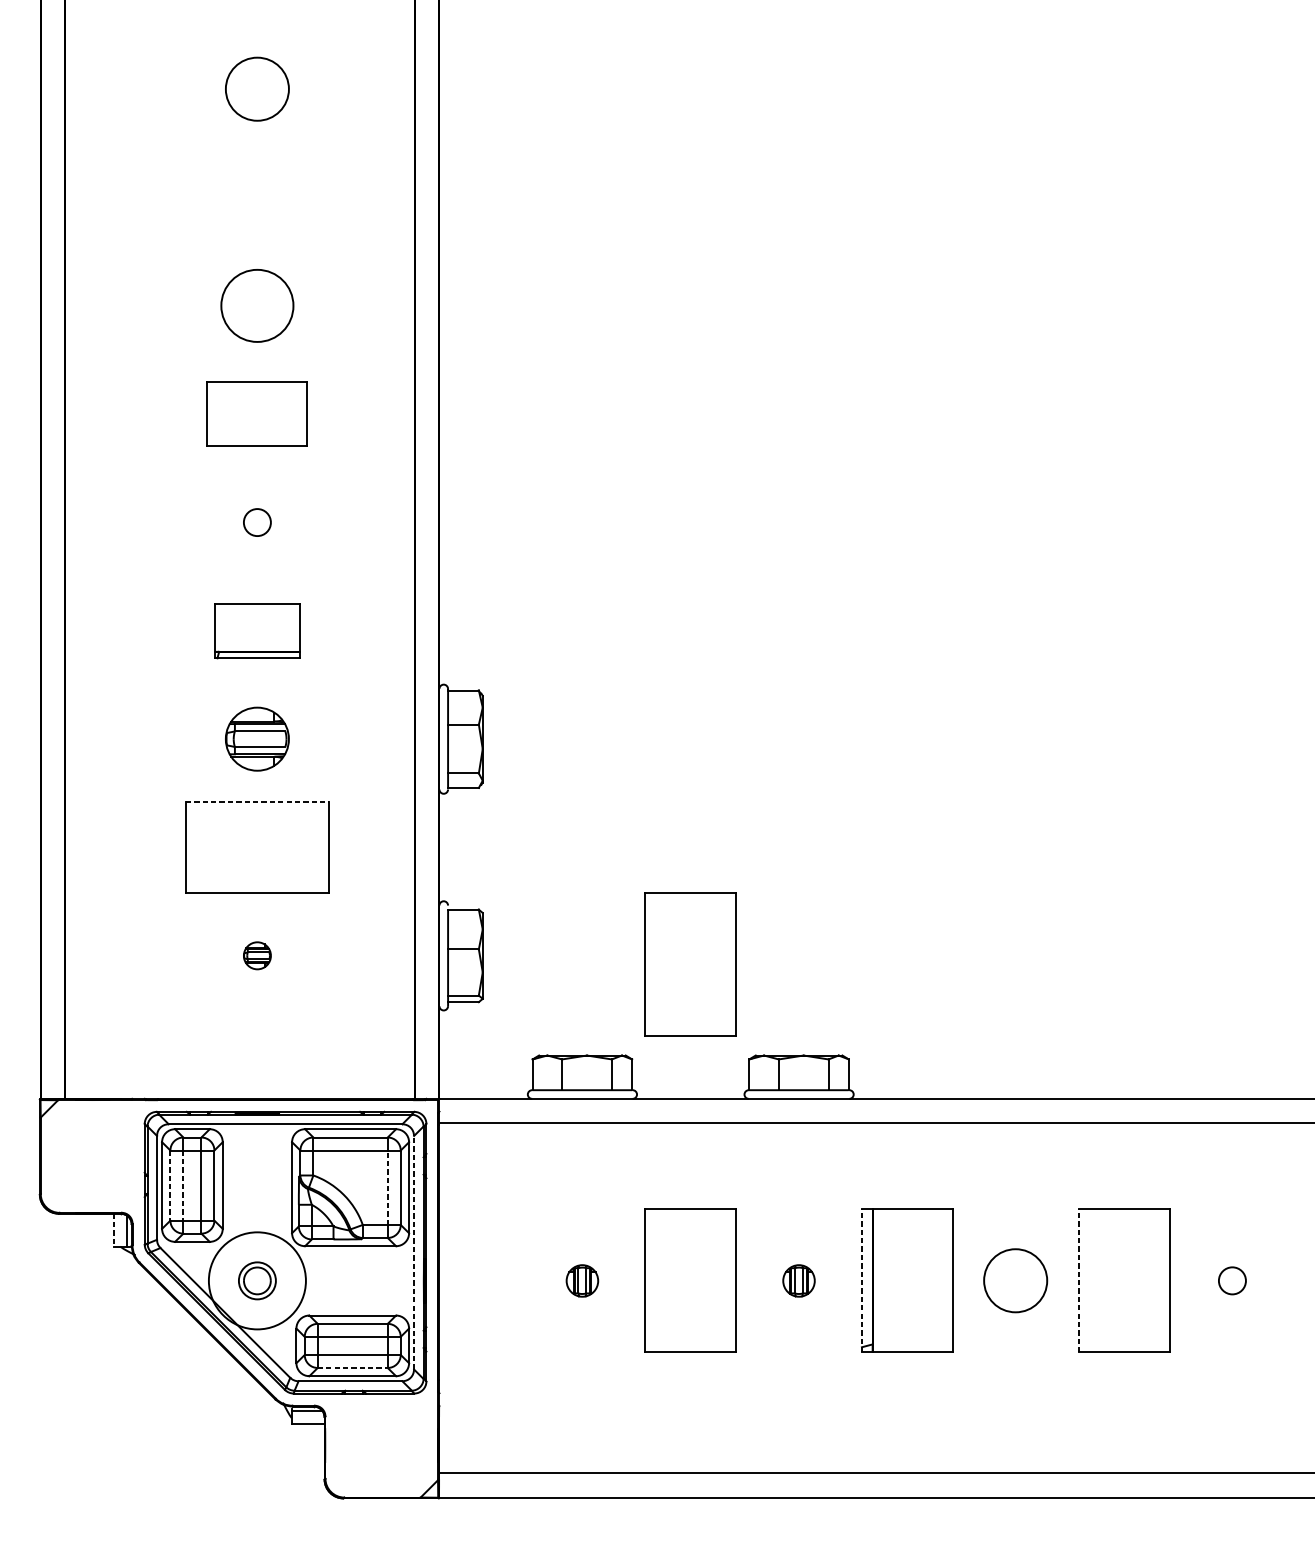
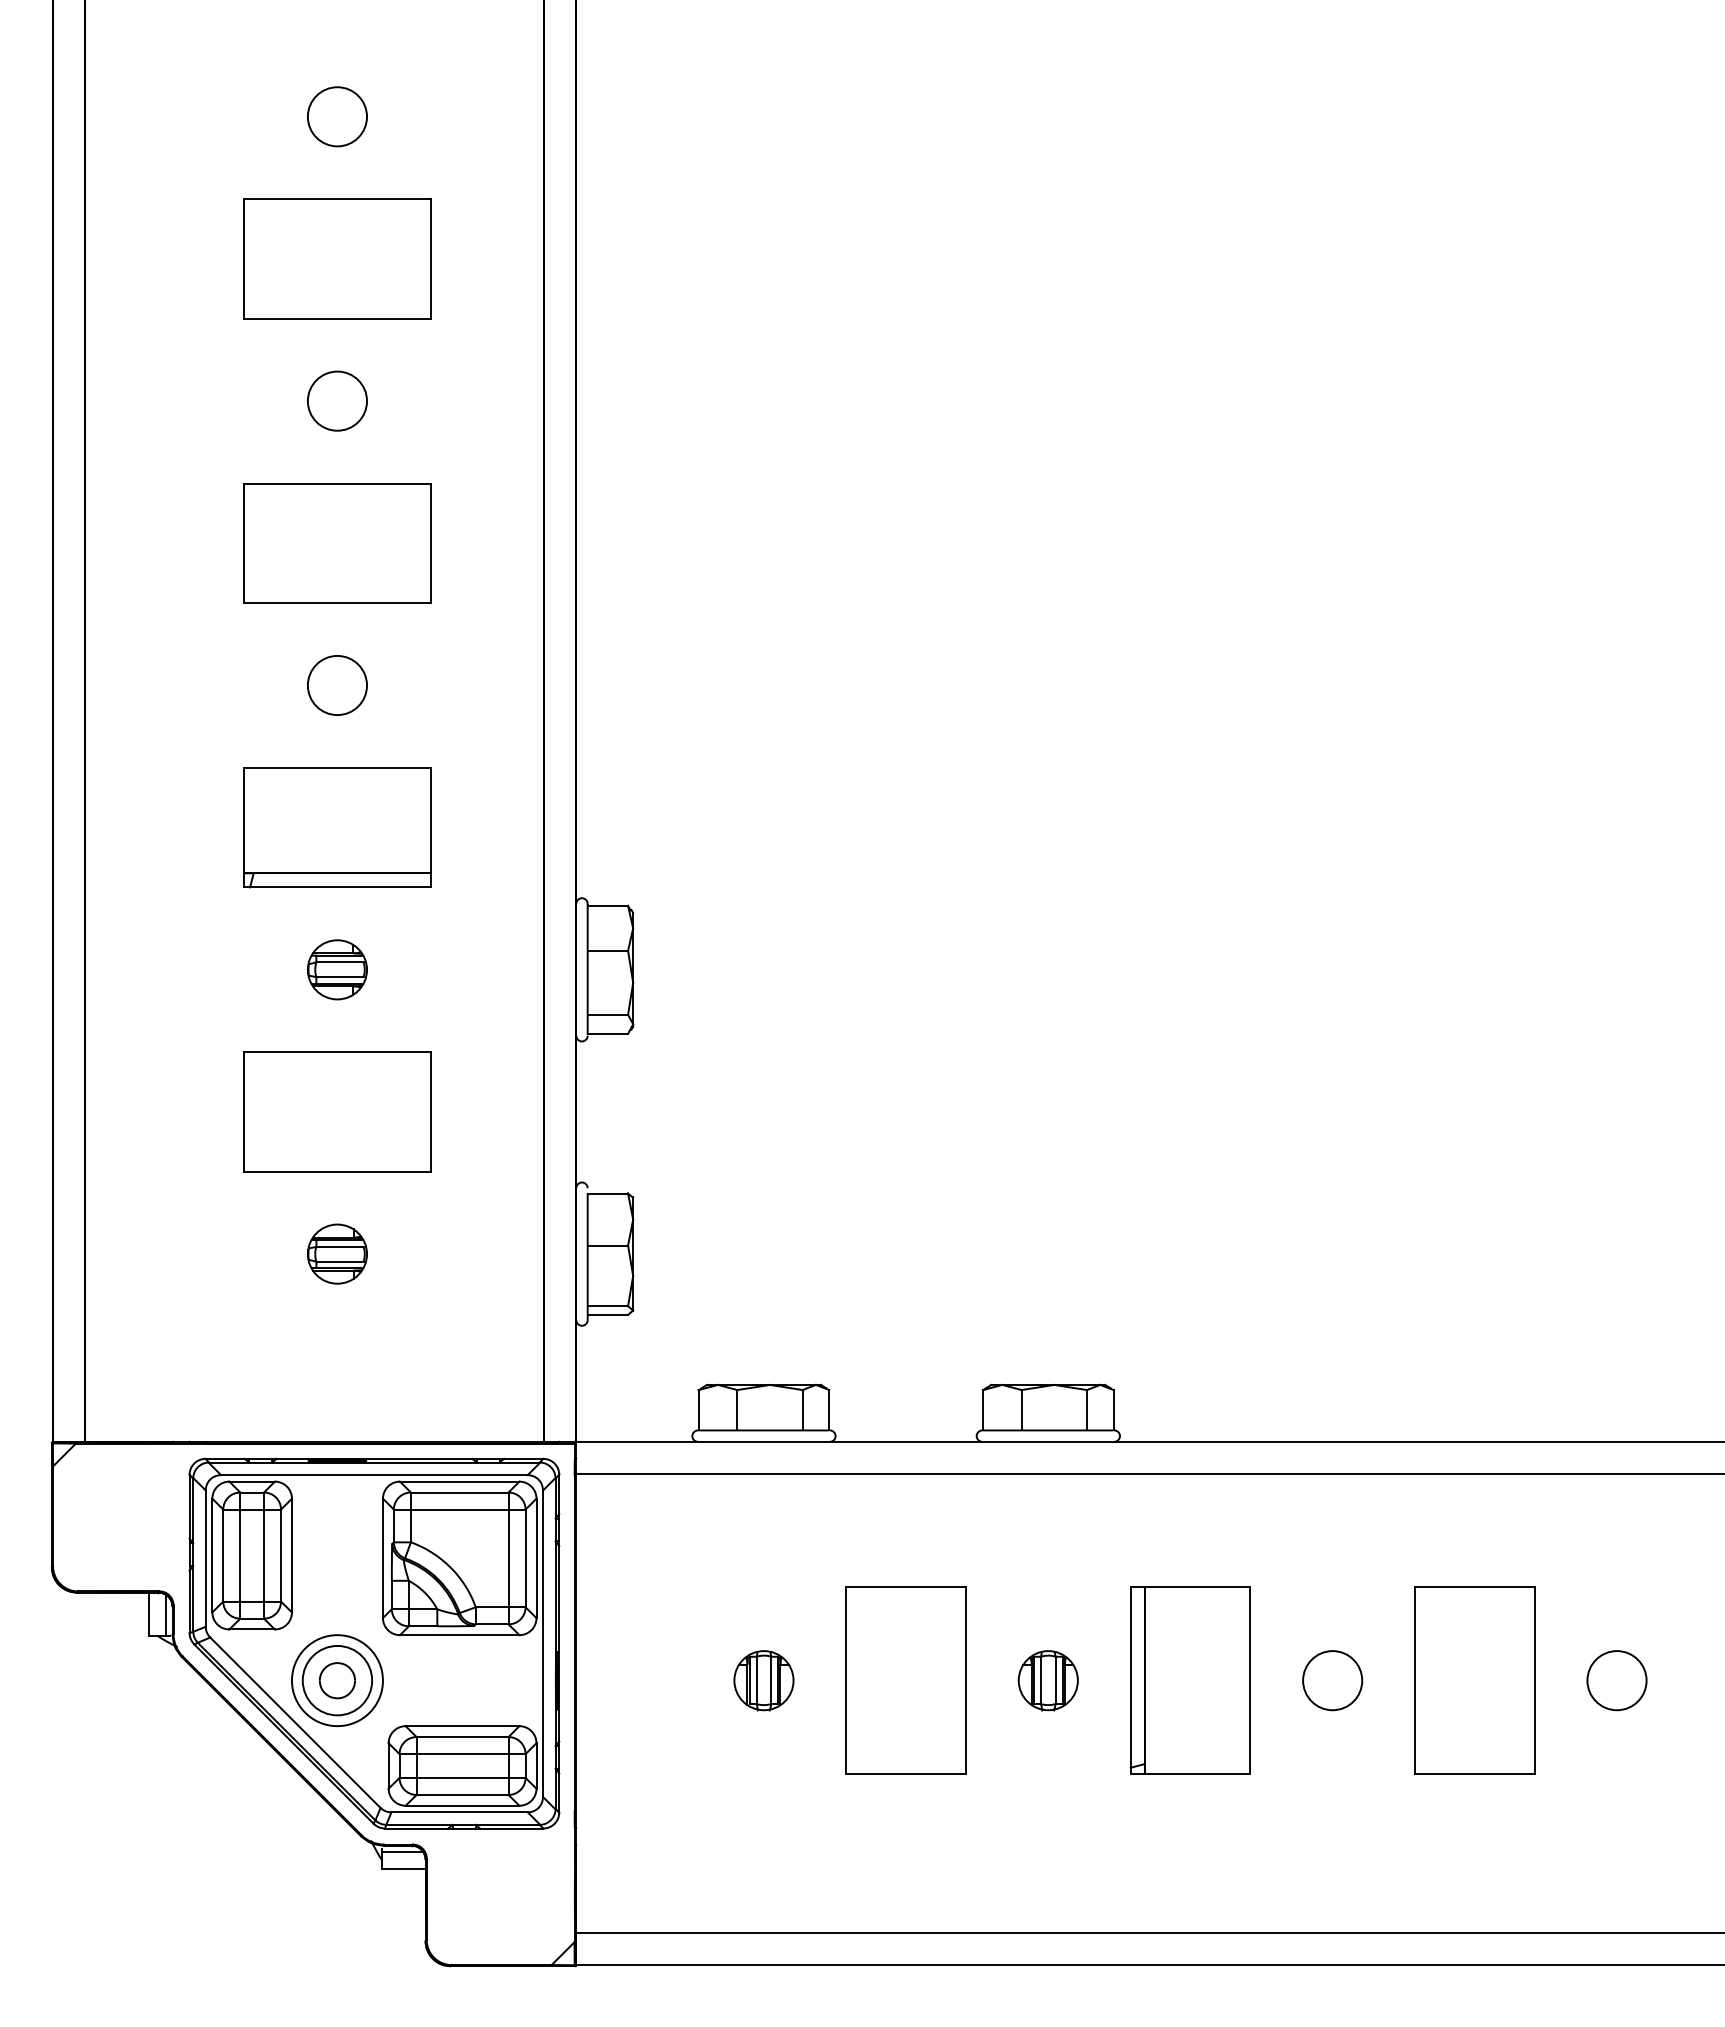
circle: (257, 88) -> (337, 116), size x0.71
part: (257, 197) -> (337, 258), added
circle: (257, 305) -> (337, 400), size x0.62
part: (257, 414) -> (337, 543), size x1.43
circle: (257, 522) -> (337, 685), size x1.67
part: (257, 630) -> (337, 827), size x1.67
part: (257, 738) -> (337, 969), size x0.71
line: (257, 802) -> (337, 1052), dashed -> solid
part: (257, 955) -> (337, 1253), size x1.67
part: (690, 964) -> (905, 1265), removed
line: (170, 1186) -> (223, 1556), dashed -> solid
line: (183, 1186) -> (240, 1556), dashed -> solid
line: (387, 1187) -> (508, 1558), dashed -> solid
line: (114, 1230) -> (149, 1614), dashed -> solid
line: (414, 1252) -> (543, 1643), dashed -> solid
circle: (256, 1280) -> (336, 1680), size x0.71
circle: (257, 1280) -> (337, 1680), size x1.43
part: (582, 1280) -> (763, 1680), size x1.43
part: (798, 1280) -> (1047, 1680), size x1.43
line: (861, 1280) -> (1130, 1680), dashed -> solid
circle: (1015, 1280) -> (1332, 1680), size x0.71
line: (1078, 1280) -> (1415, 1680), dashed -> solid
circle: (1232, 1280) -> (1616, 1680), size x1.67
line: (352, 1367) -> (462, 1794), dashed -> solid

